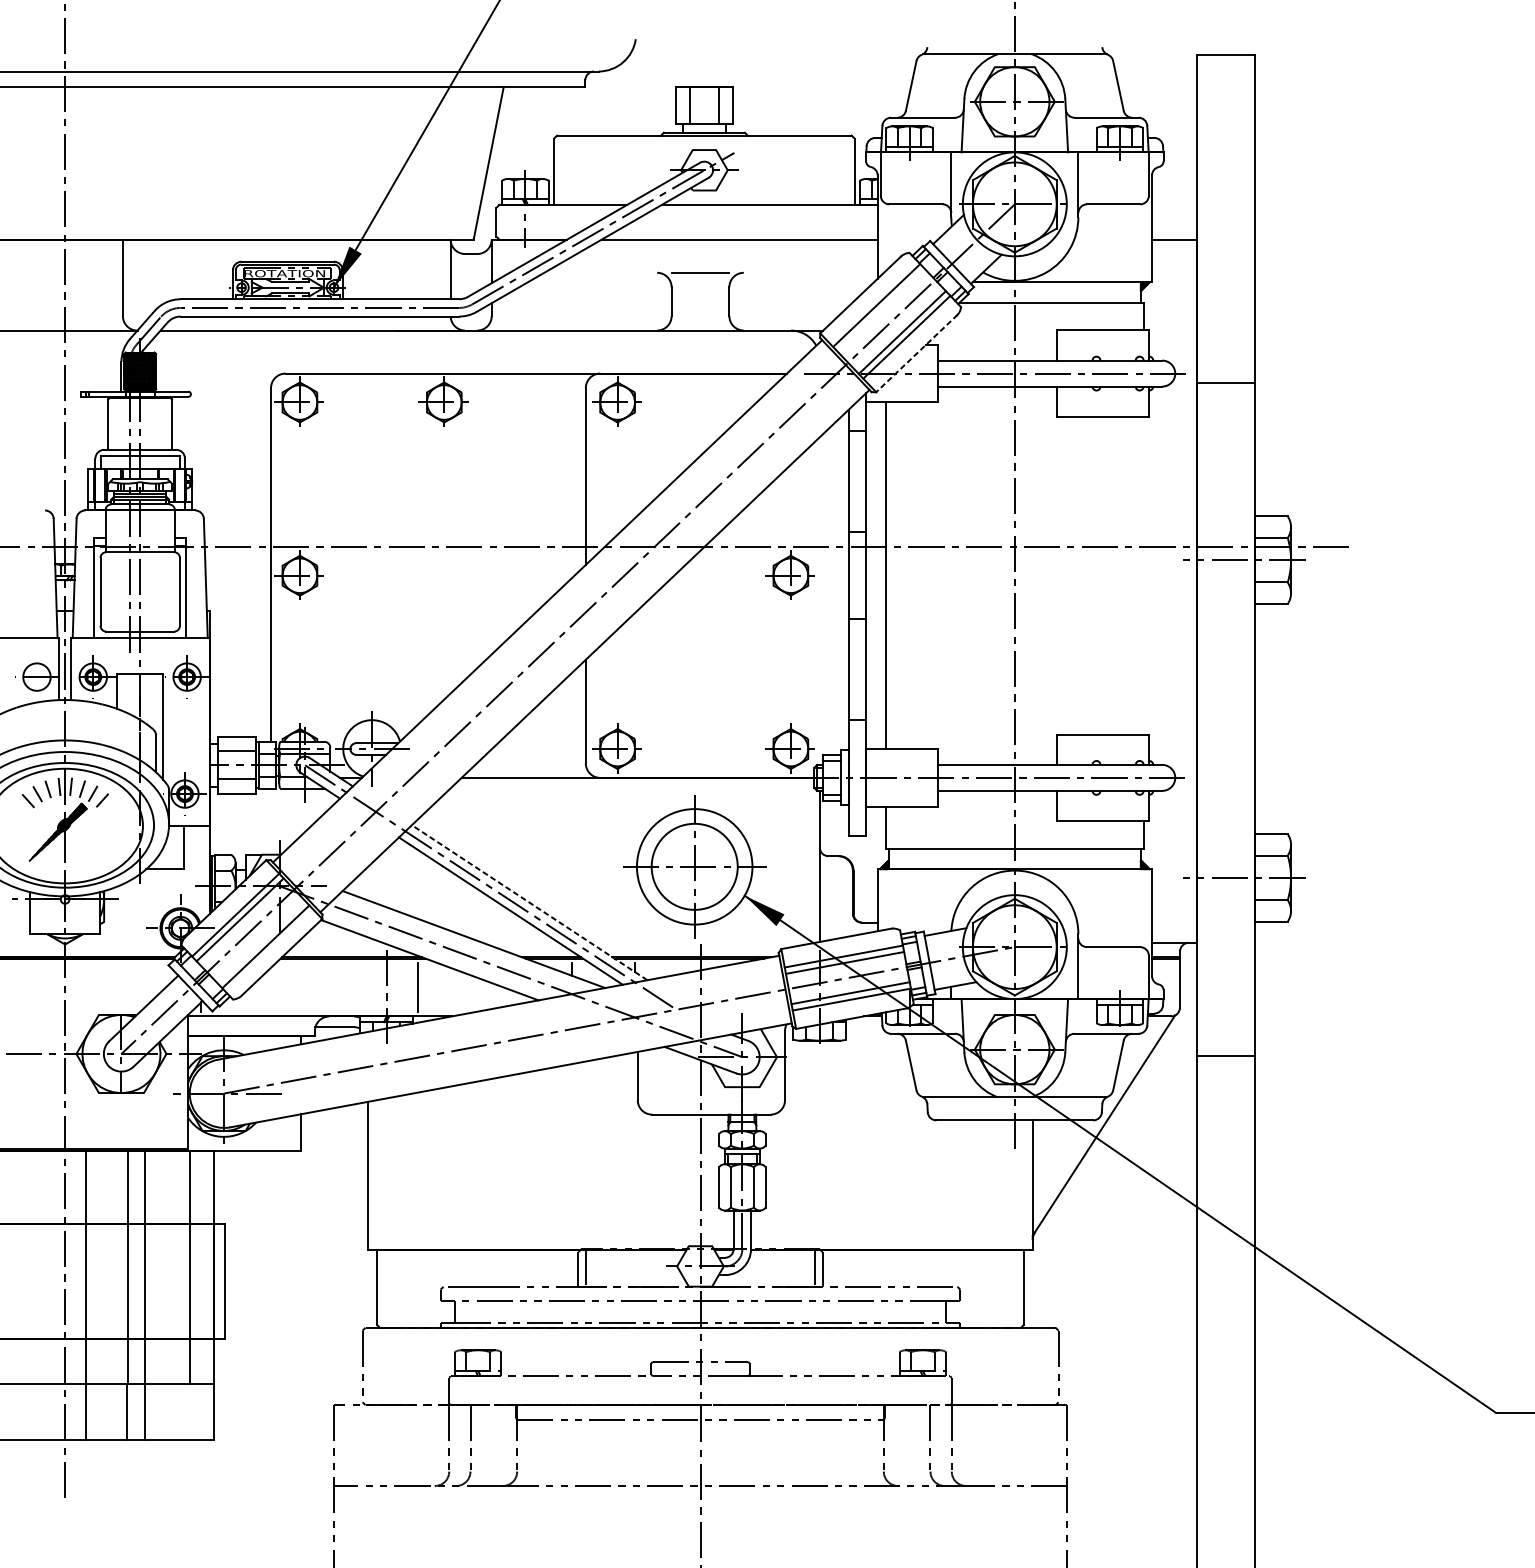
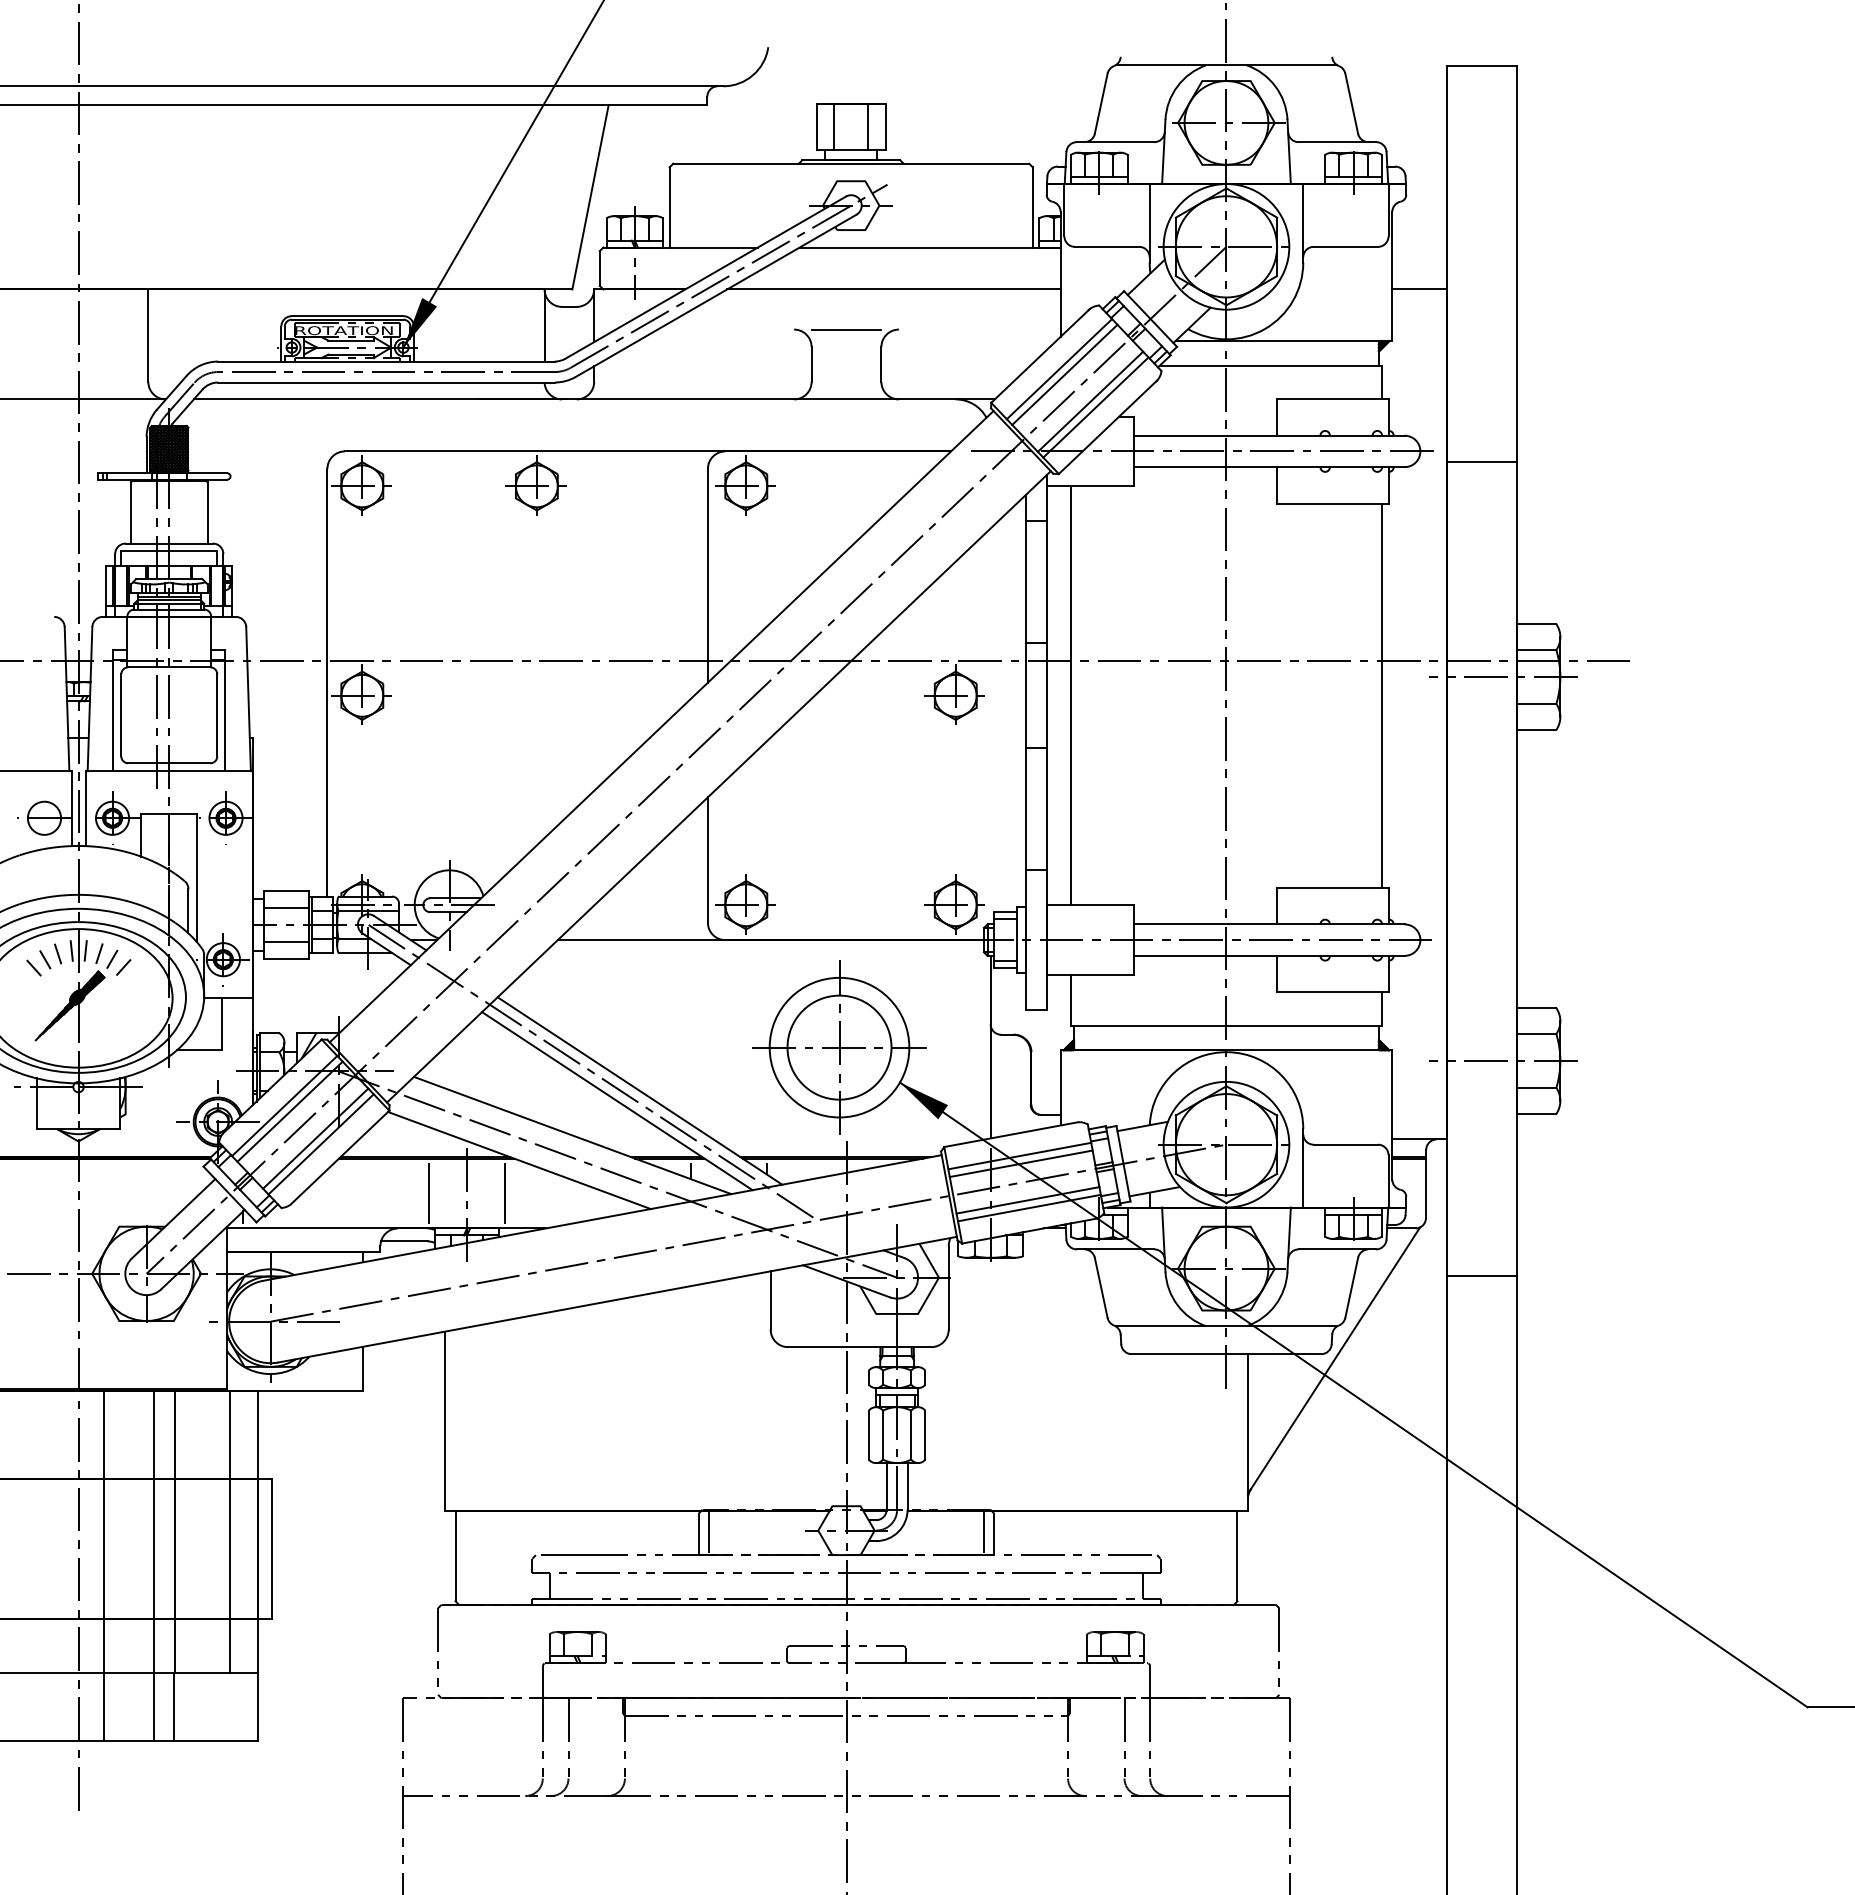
line: (880, 309) -> (1064, 374), added
line: (917, 353) -> (1108, 427), dashed -> solid
line: (1143, 575) -> (1381, 695), added
line: (529, 902) -> (639, 1090), dashed -> solid
line: (261, 942) -> (315, 1138), added
line: (355, 987) -> (429, 1193), added

